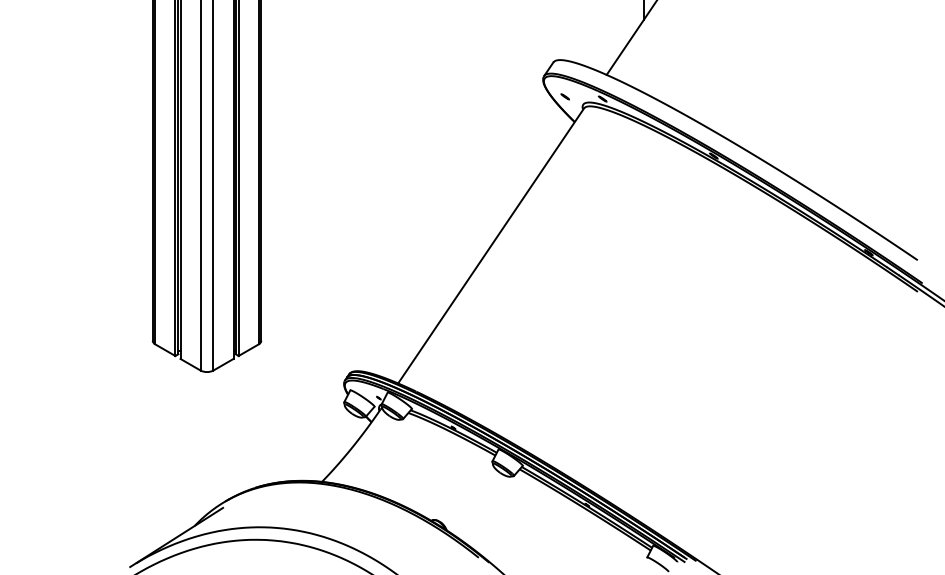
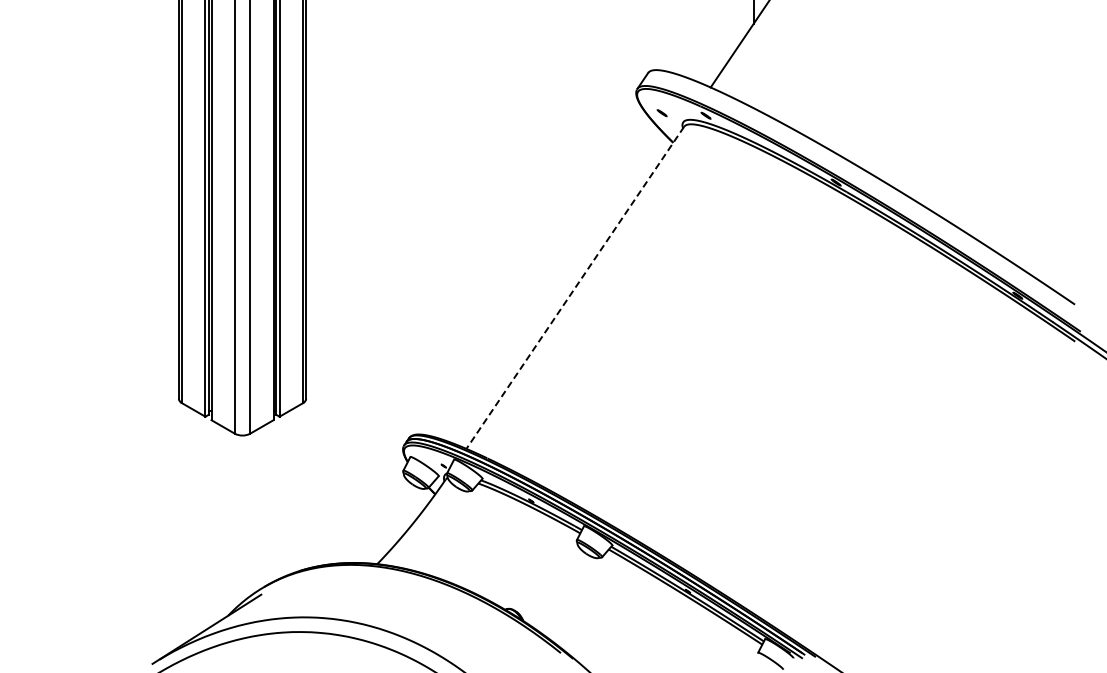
line: (491, 246) -> (575, 288), solid -> dashed

